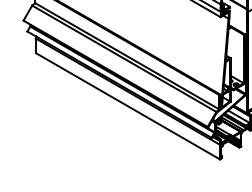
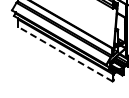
line: (127, 106) -> (65, 54), solid -> dashed

